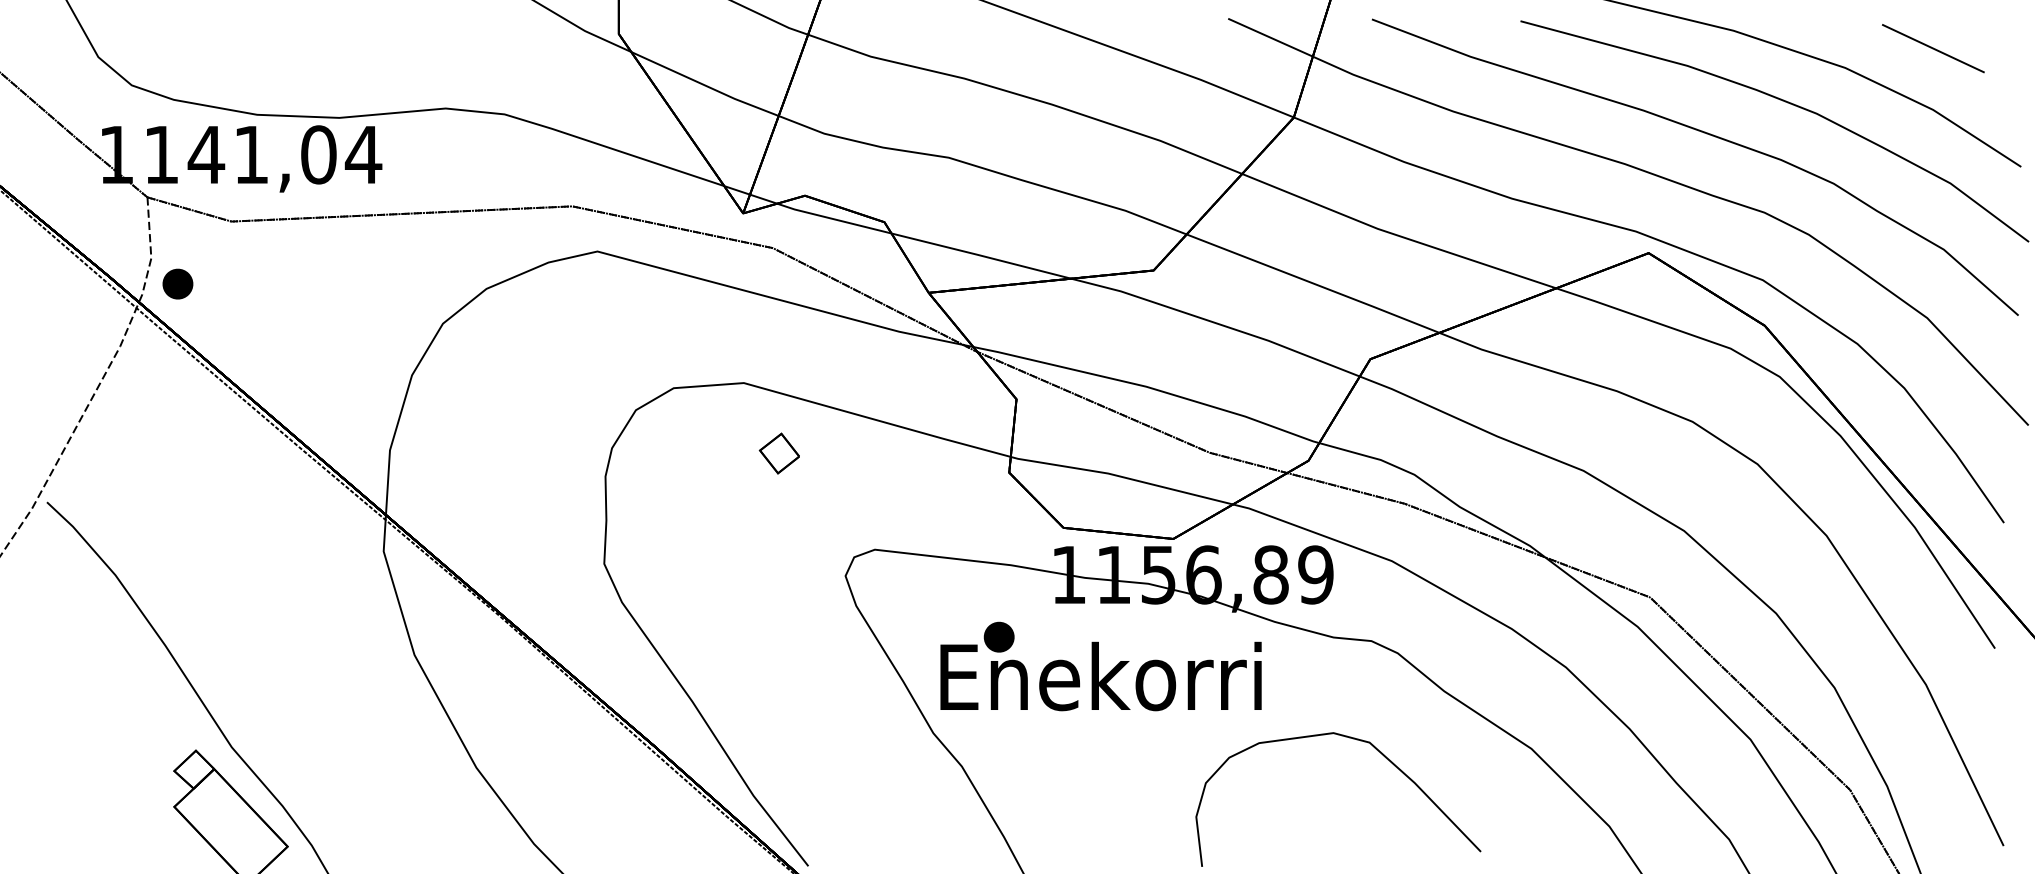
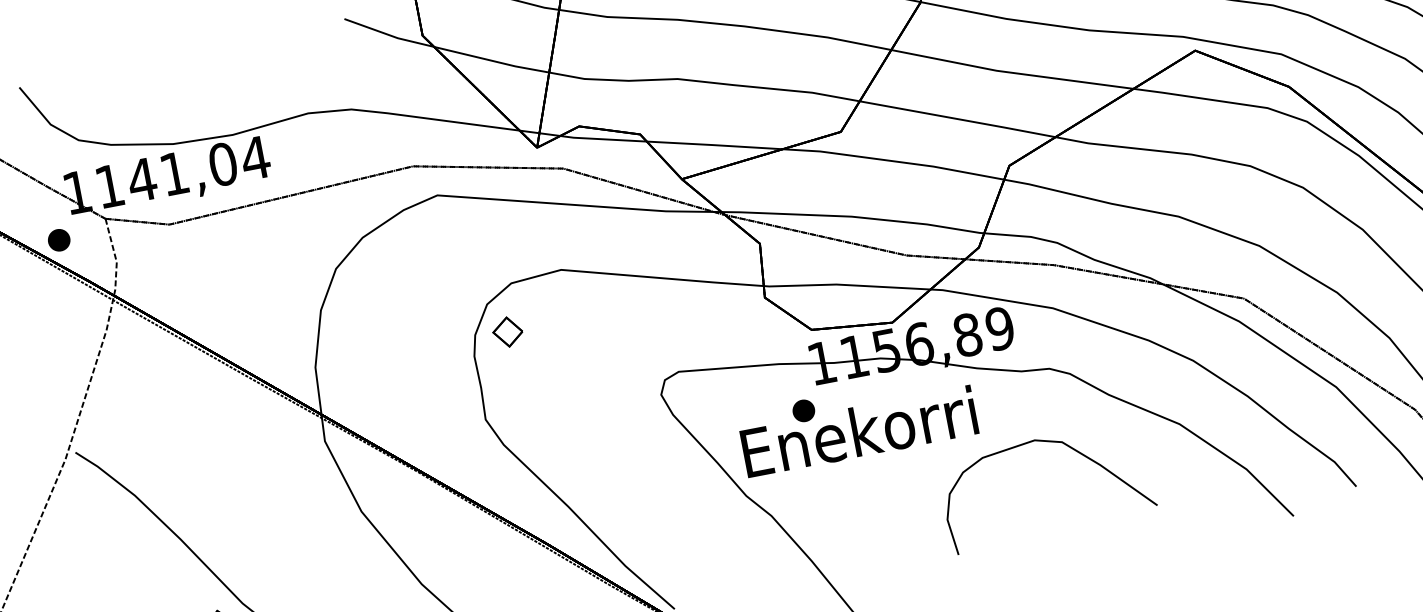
part: (177, 283) -> (58, 239), moved
part: (778, 453) -> (507, 332), moved
part: (998, 636) -> (803, 410), moved

